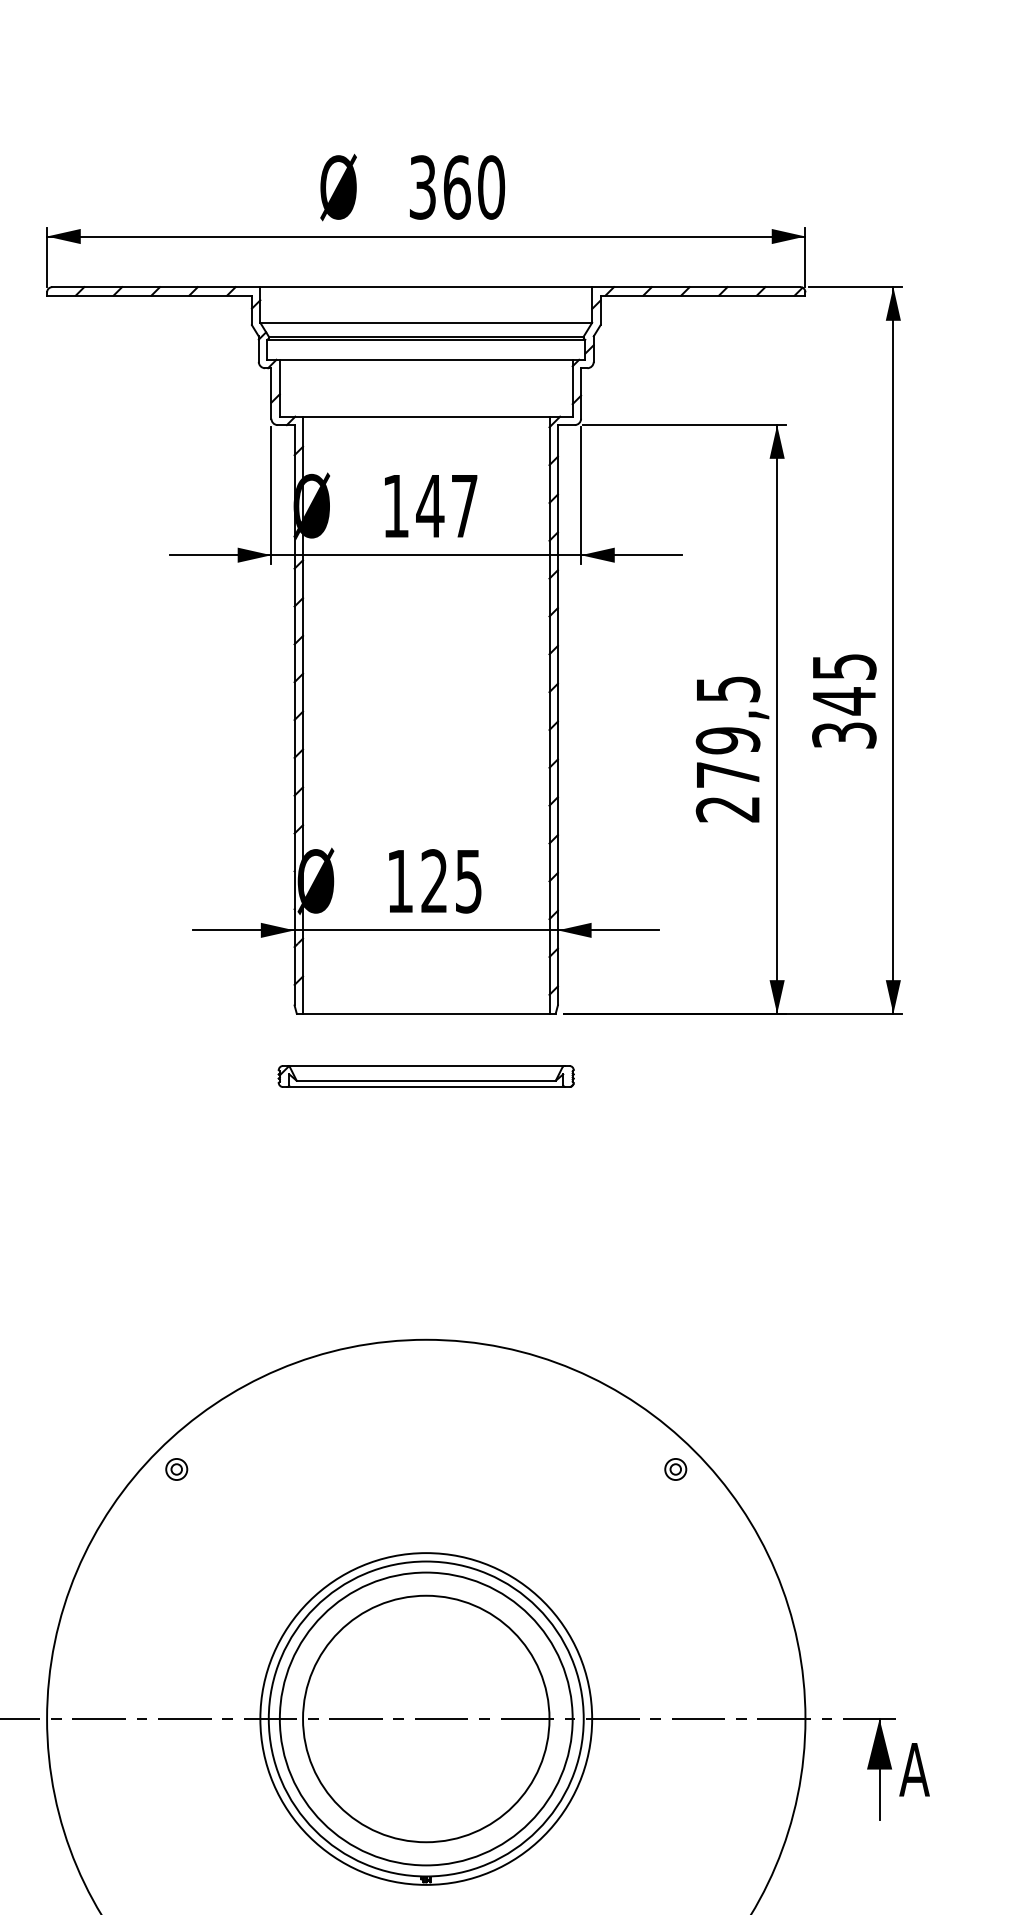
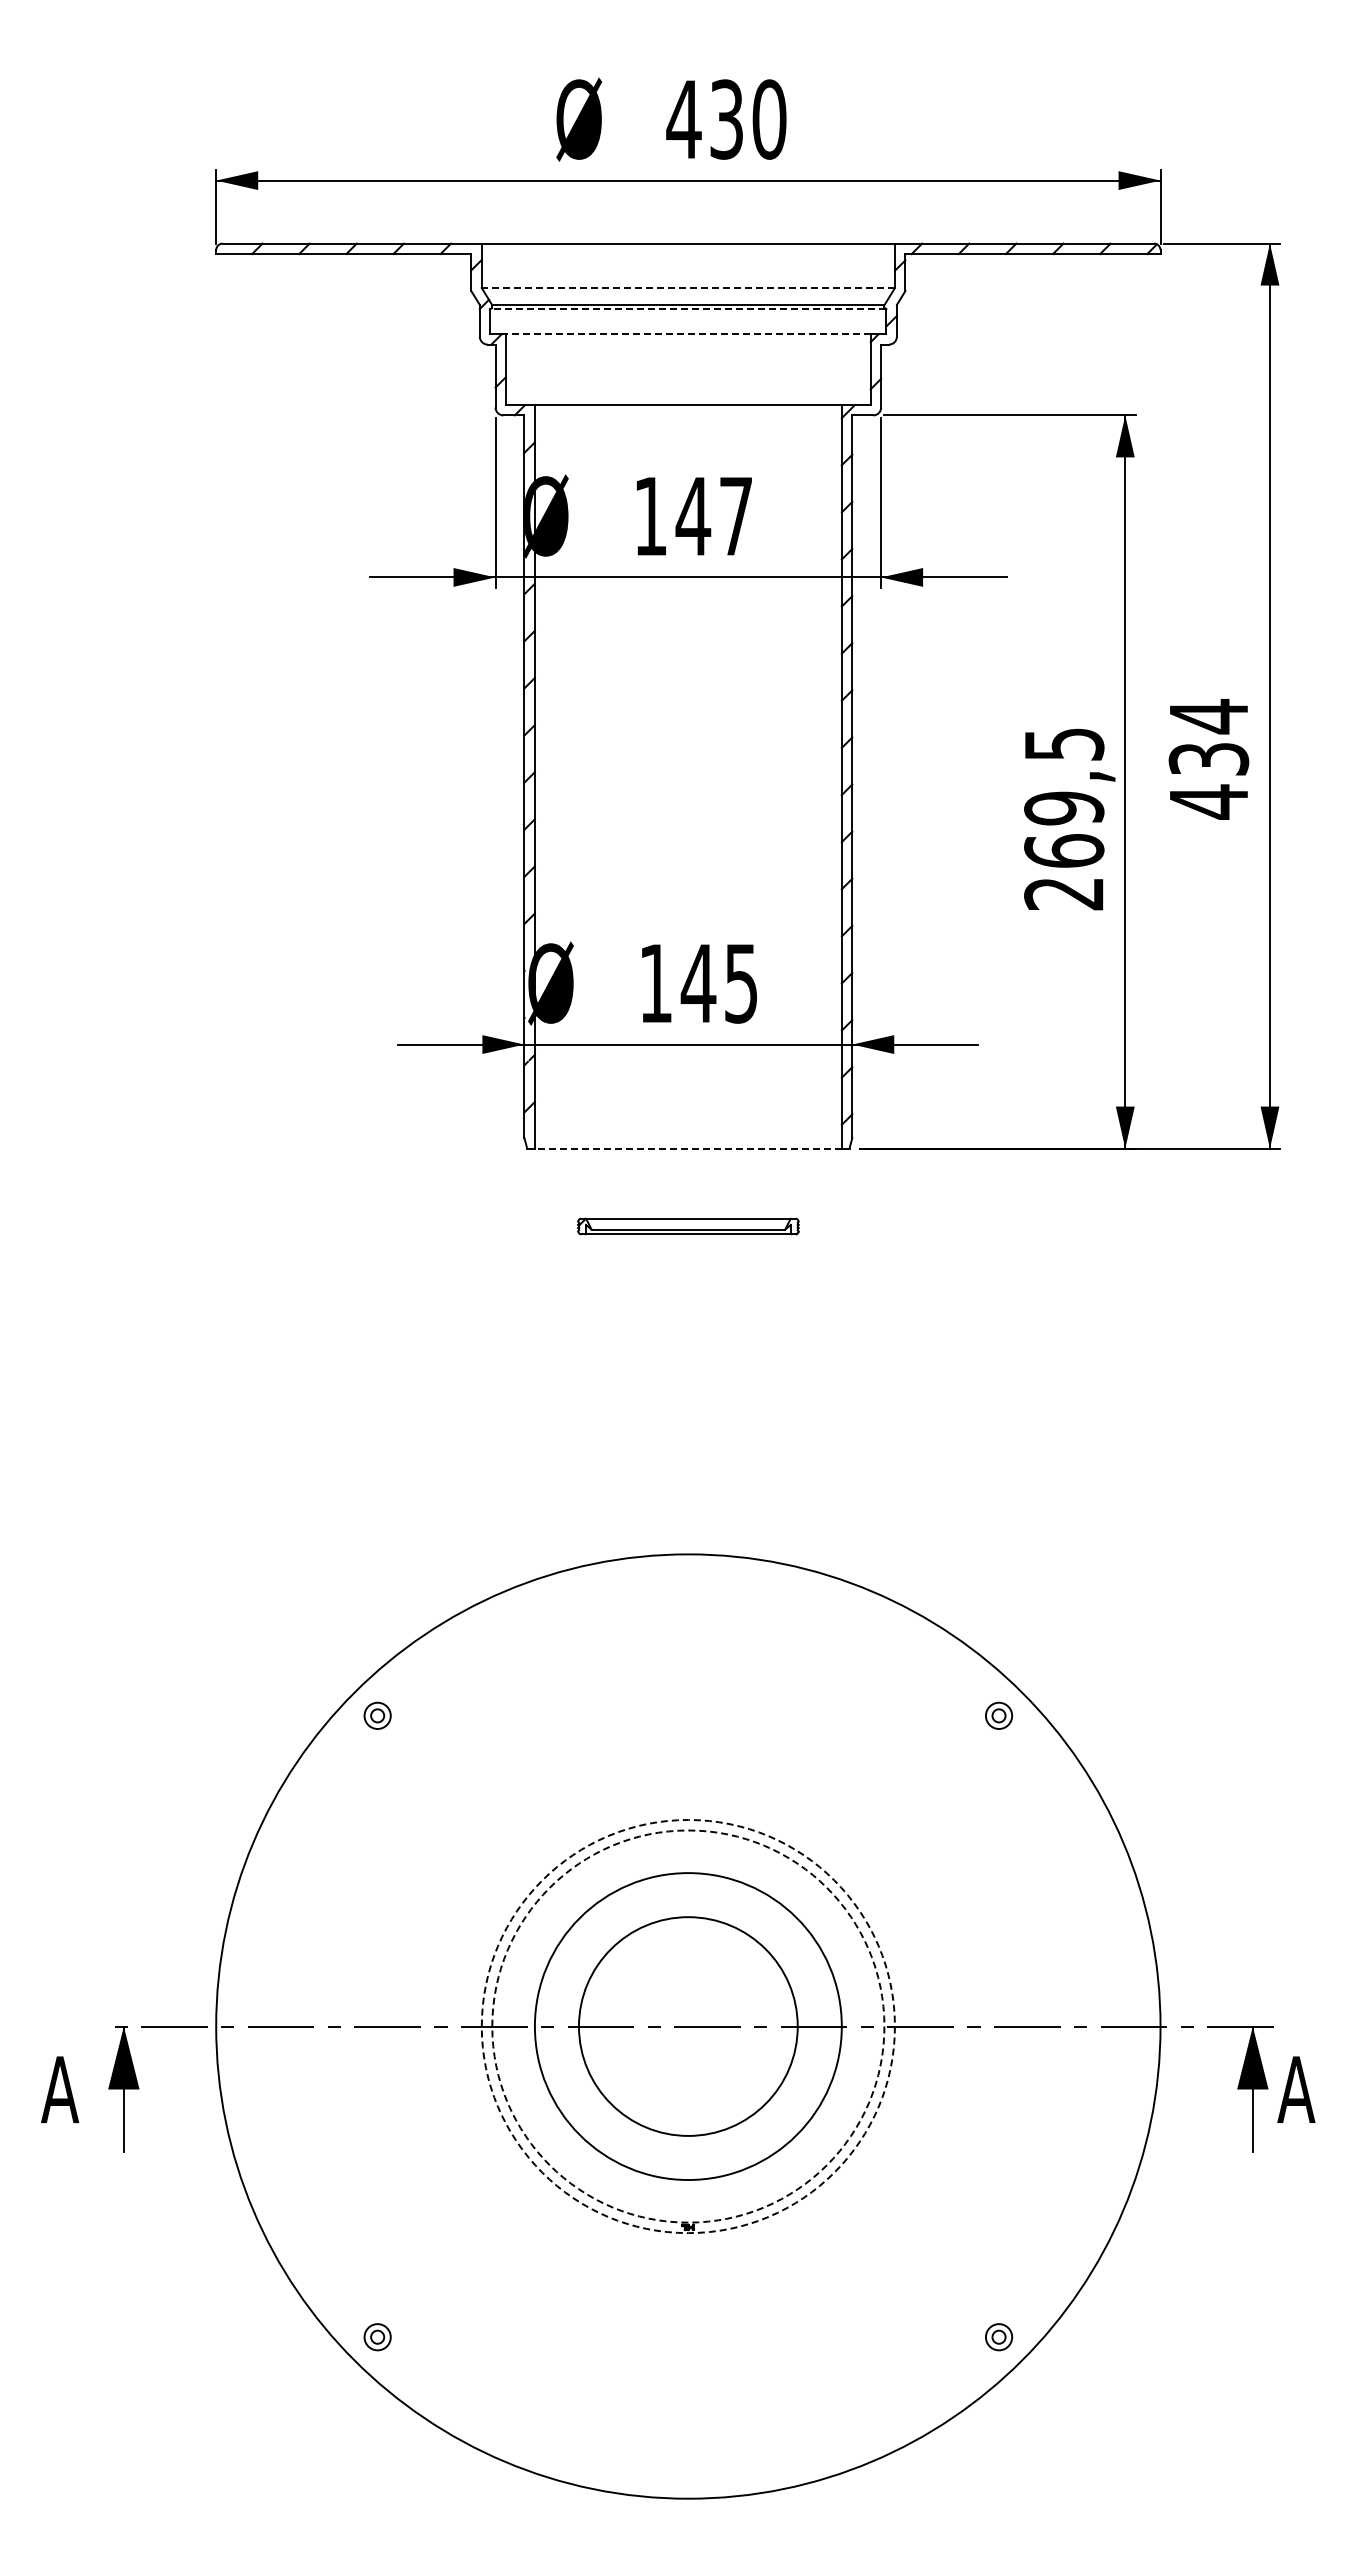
text: (440, 187) -> (705, 119), 360 -> 430
line: (426, 323) -> (688, 288), solid -> dashed
line: (425, 340) -> (687, 309), solid -> dashed
line: (425, 360) -> (687, 334), solid -> dashed
text: (843, 700) -> (1208, 758), 345 -> 434
text: (728, 774) -> (1064, 850), 279,5 -> 269,5
text: (434, 880) -> (698, 982), 125 -> 145
line: (425, 1013) -> (687, 1148), solid -> dashed
part: (426, 1076) -> (688, 1226), size x0.6
circle: (425, 1718) -> (687, 2026), solid -> dashed
circle: (426, 1718) -> (688, 2026), size x0.6
circle: (426, 1718) -> (688, 2026), solid -> dashed

